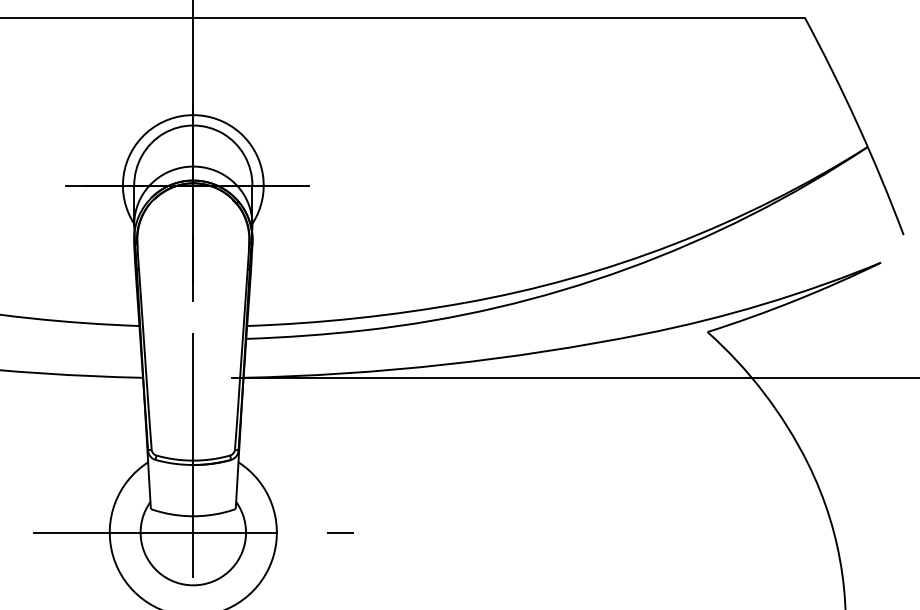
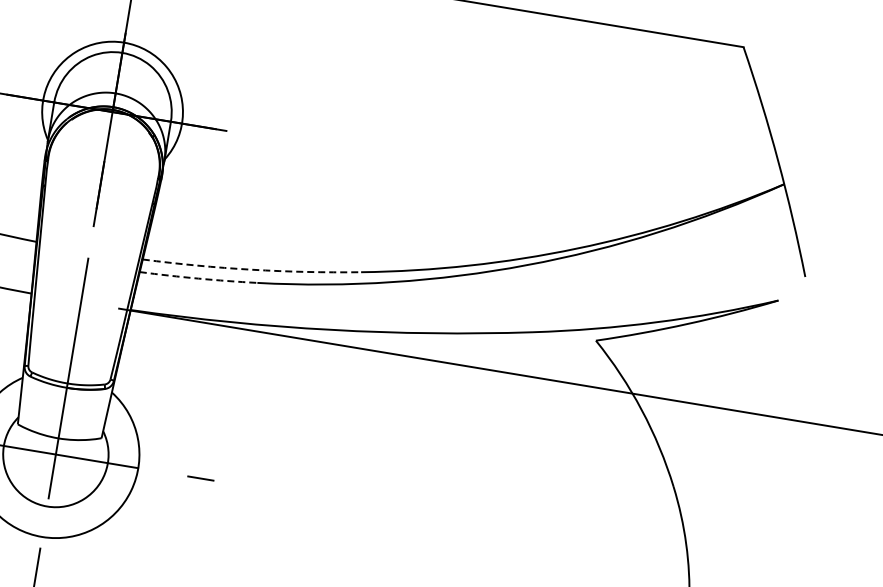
arc: (356, 318) -> (251, 269), solid -> dashed
arc: (305, 335) -> (198, 278), solid -> dashed

